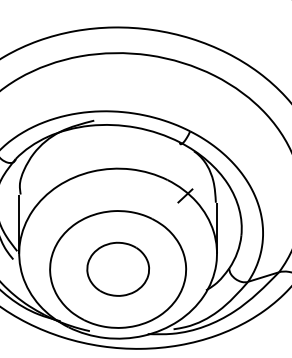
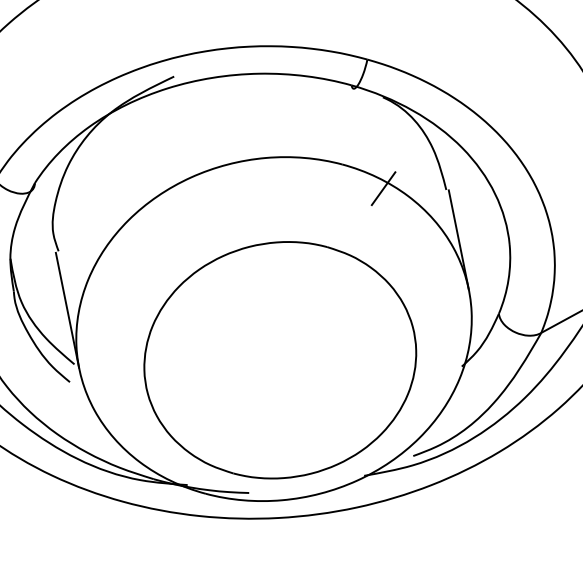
part: (117, 268) -> (278, 358), removed

